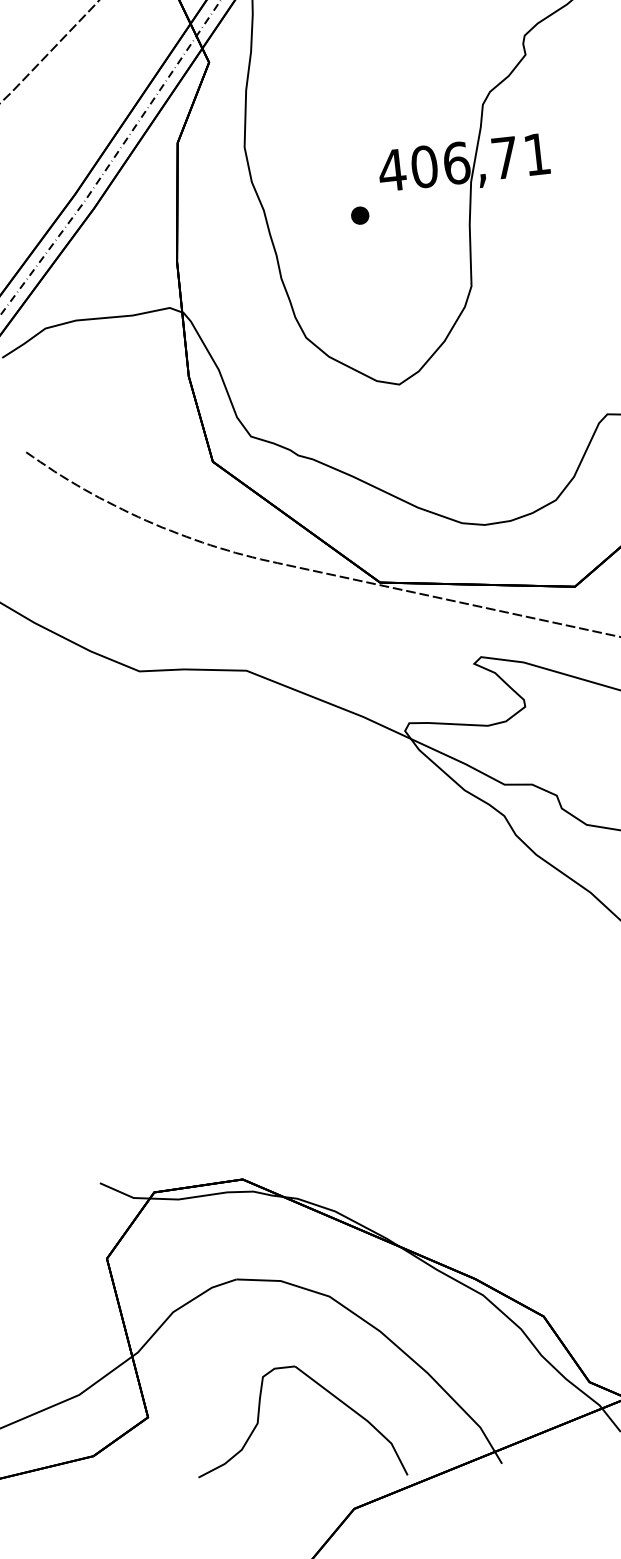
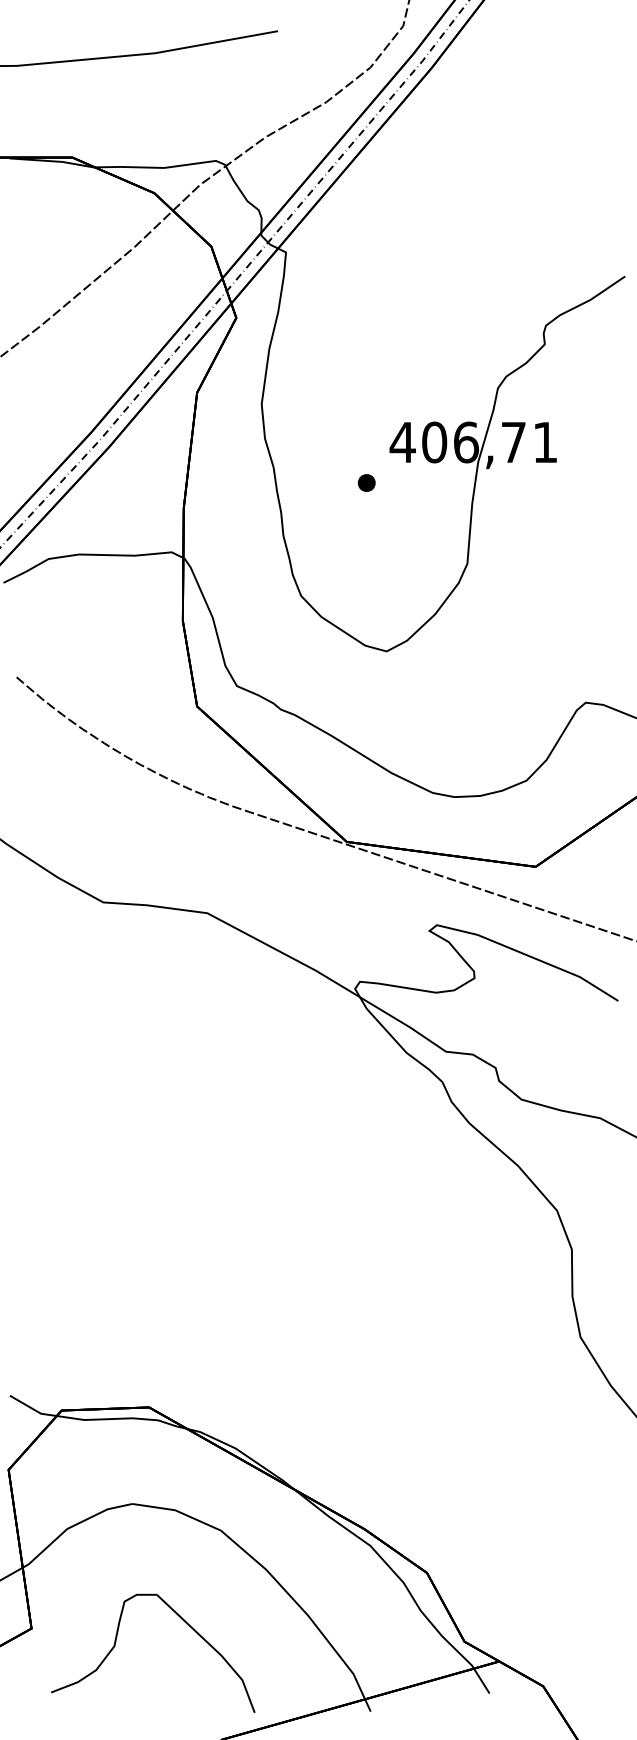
part: (259, 1419) -> (116, 1642), moved

